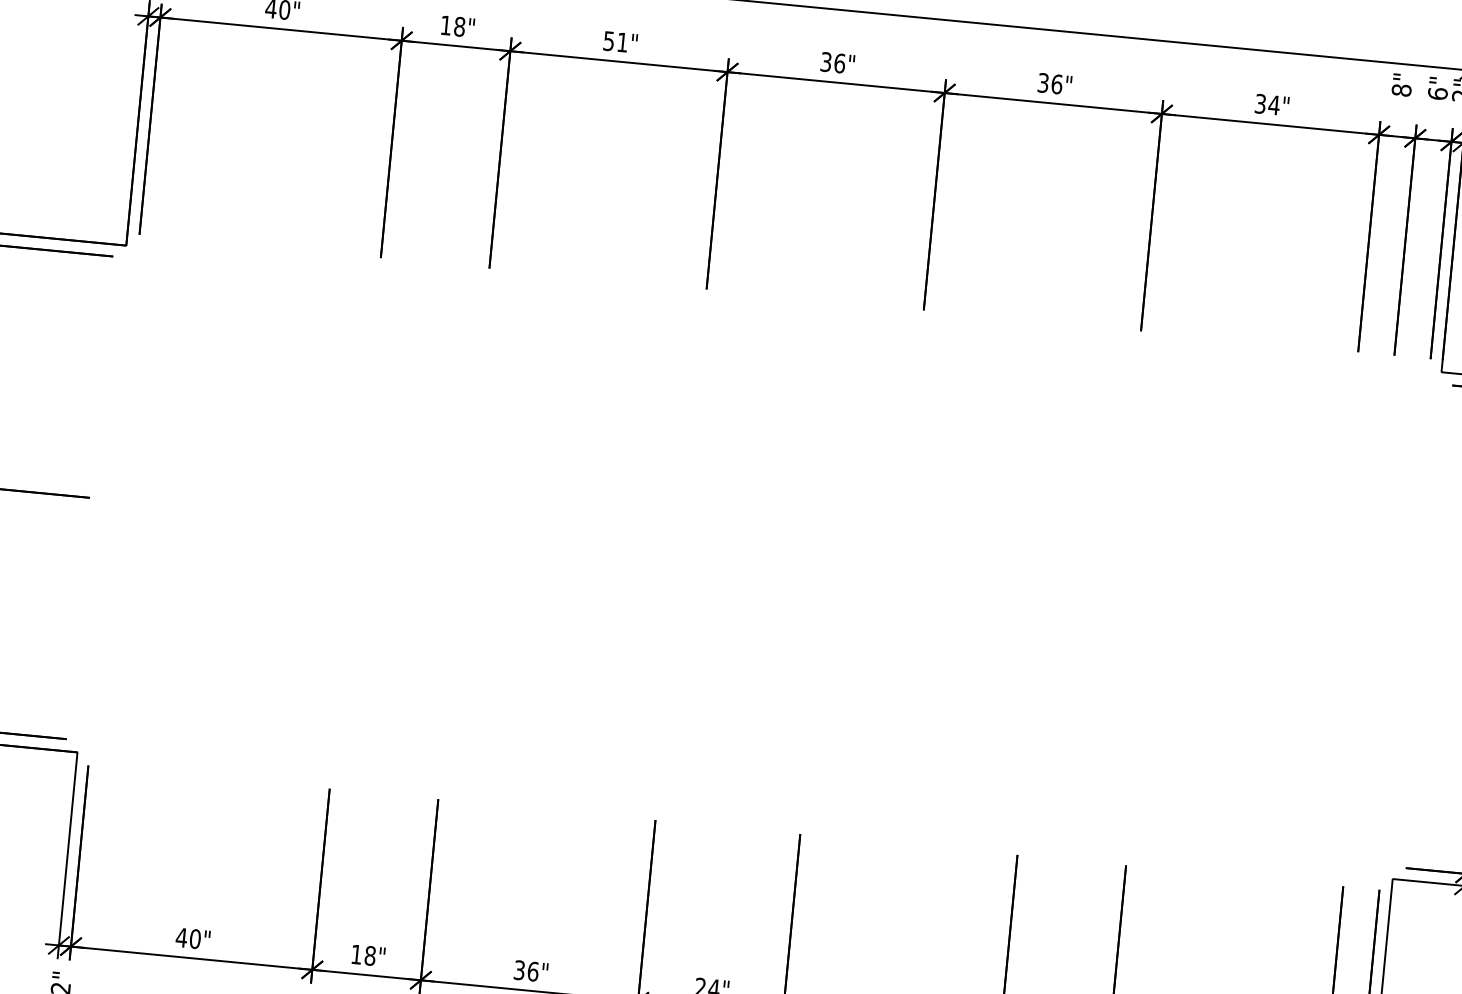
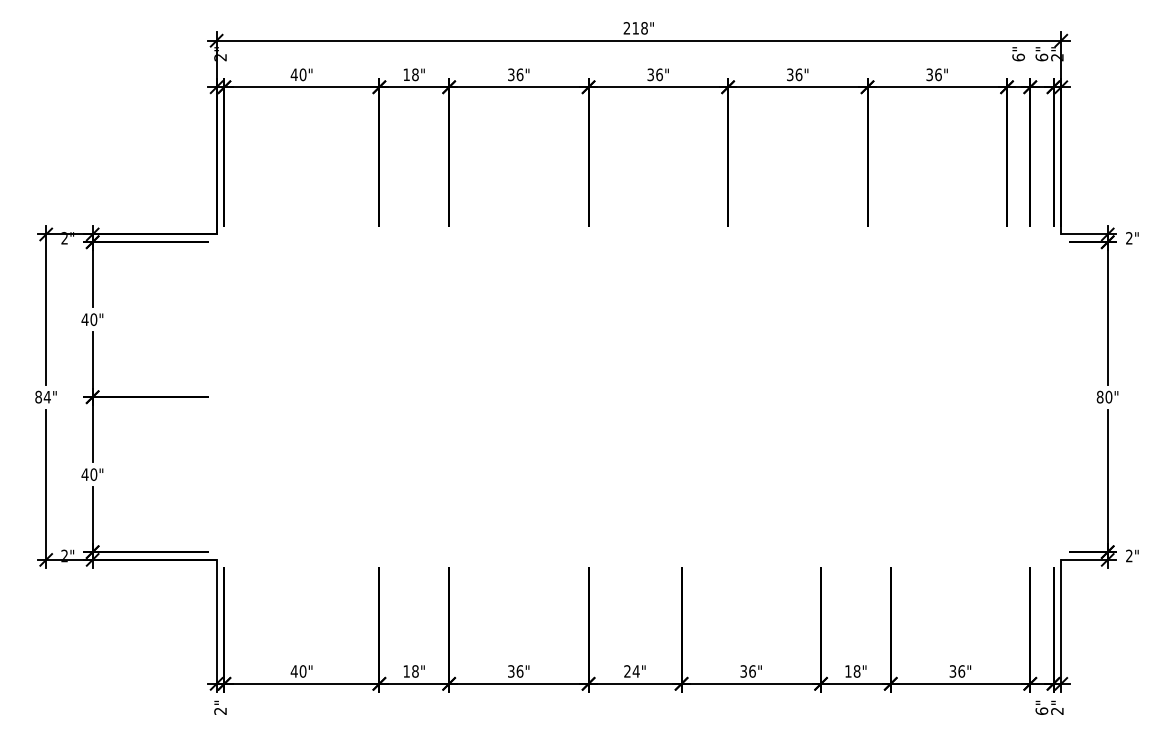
text: (615, 41) -> (515, 74), 51" -> 36"
text: (1401, 90) -> (1018, 57), 8" -> 6"
text: (1274, 104) -> (938, 74), 34" -> 36"

